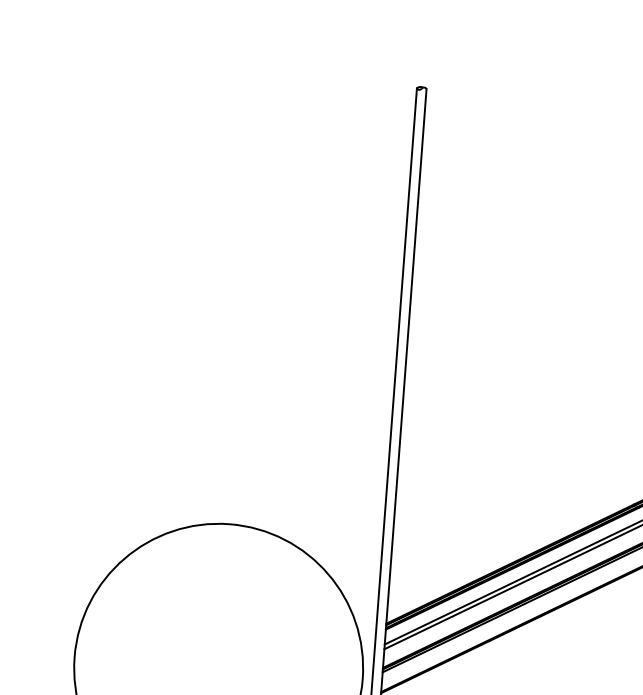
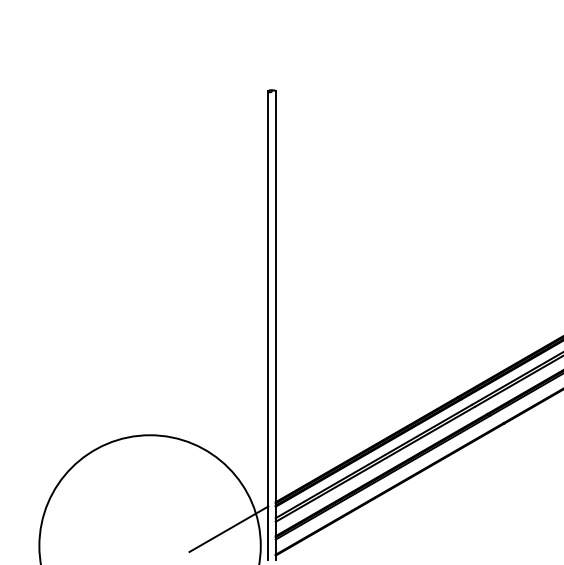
line: (322, 654) -> (228, 529), added

